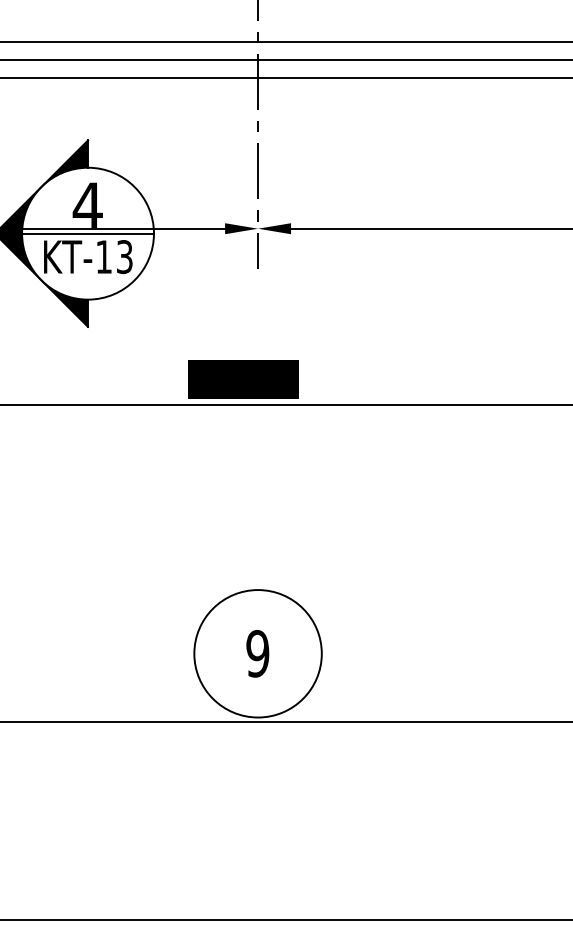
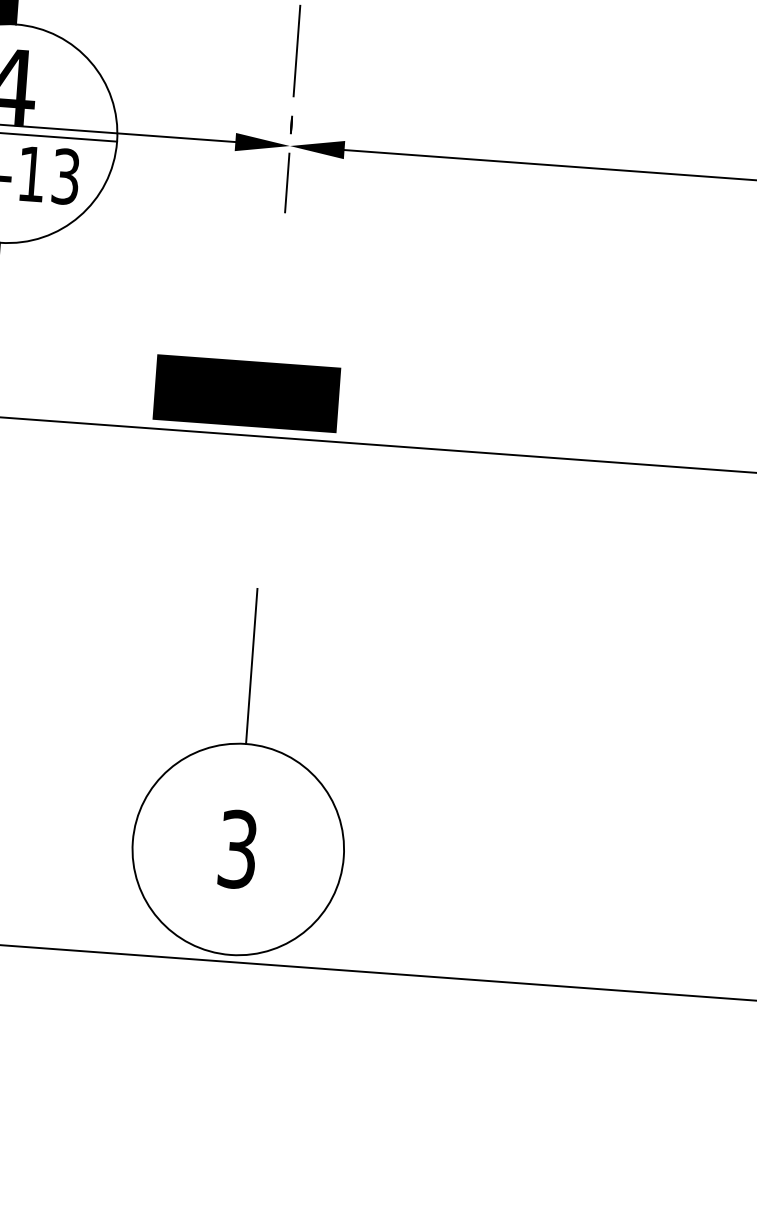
line: (258, 543) -> (252, 667), added
text: (257, 653) -> (237, 848), 9 -> 3

